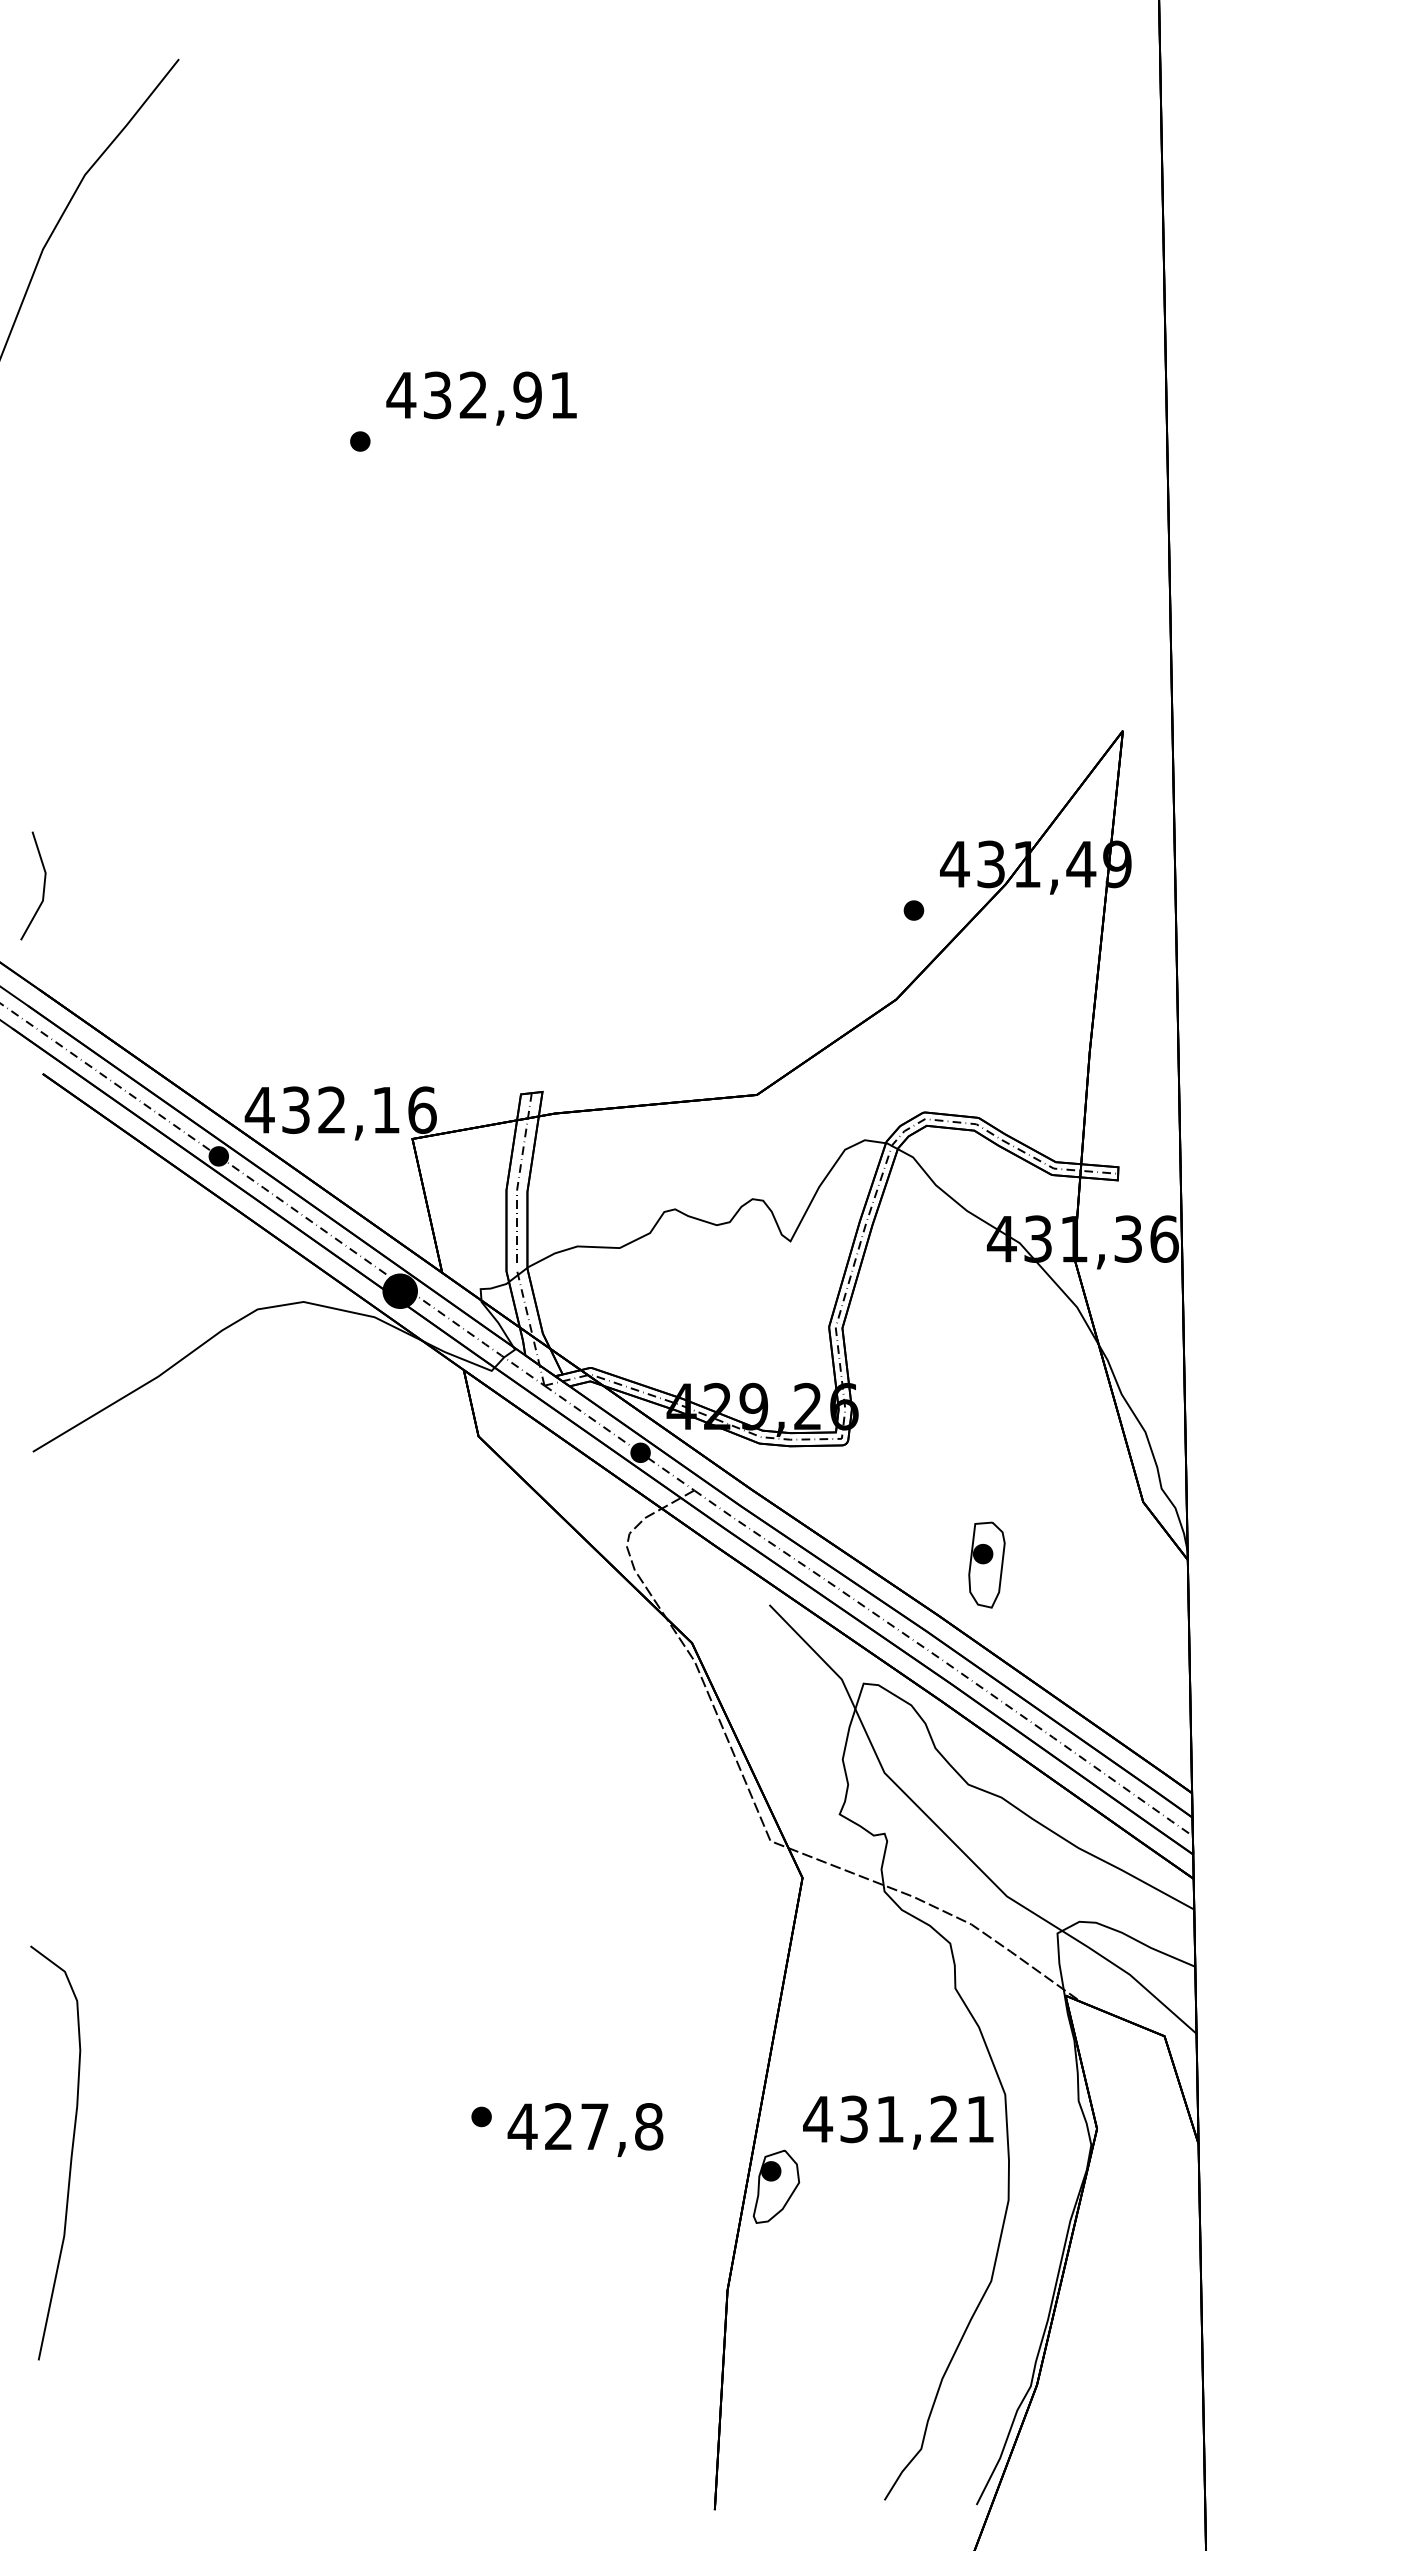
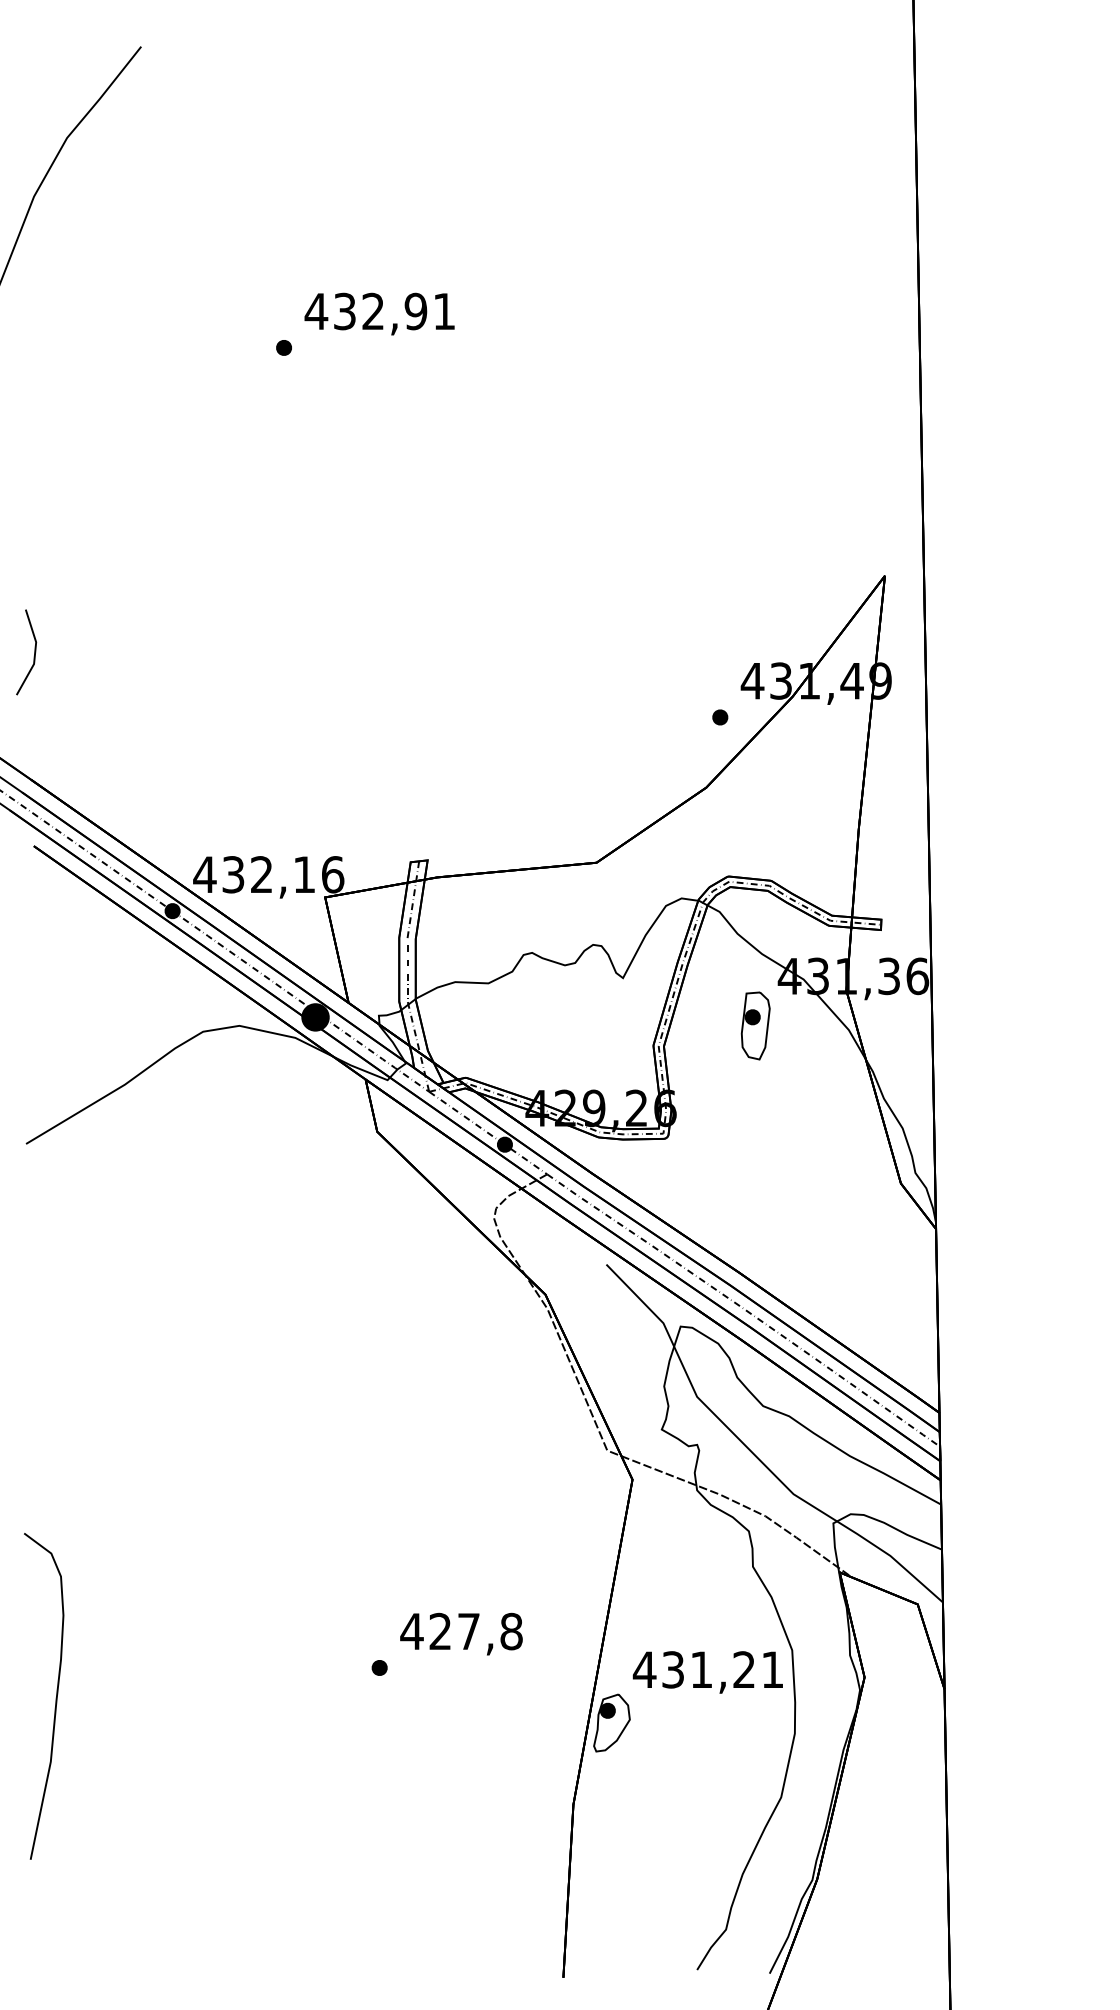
line: (43, 885) -> (34, 652), moved
part: (986, 1564) -> (755, 1025), moved
text: (585, 2129) -> (461, 1633), moved

